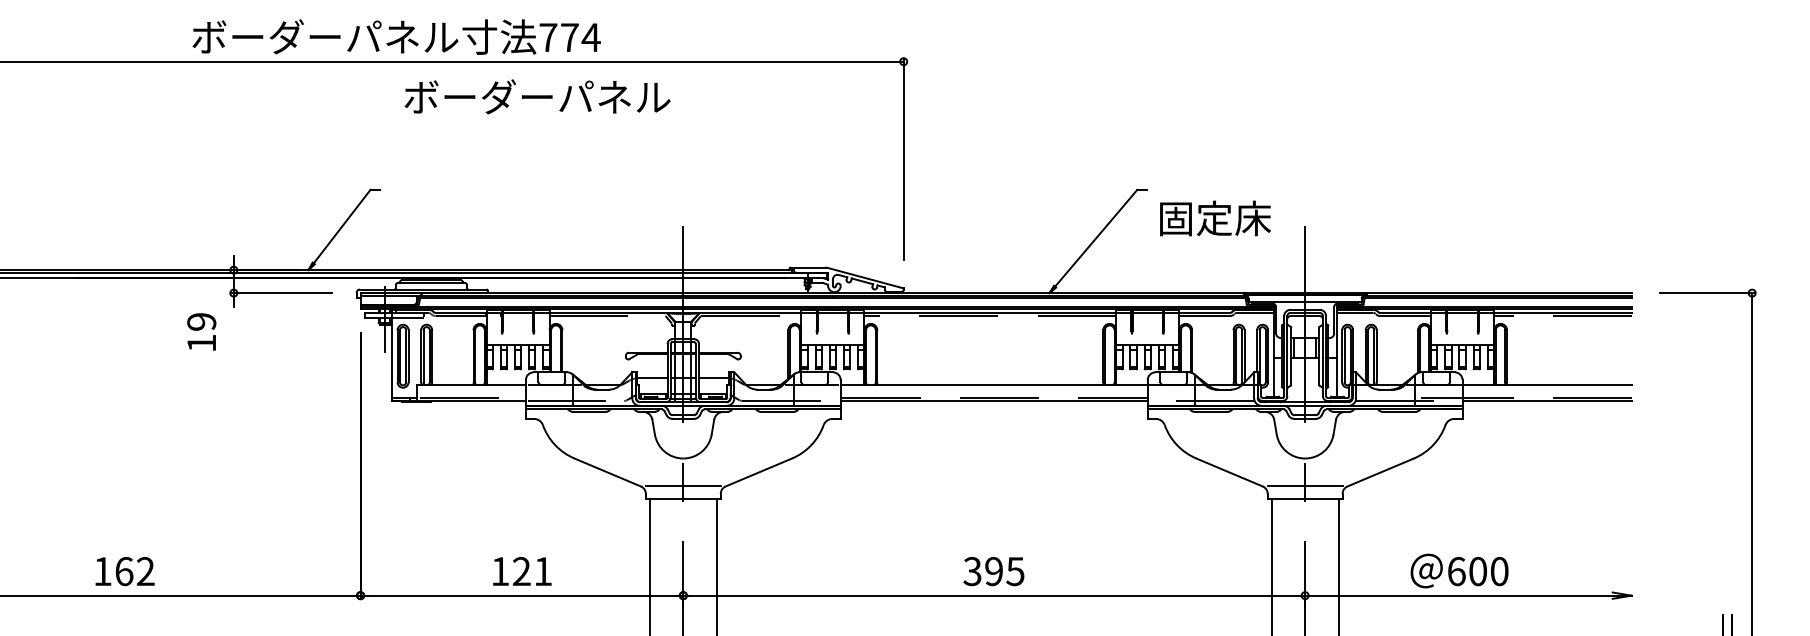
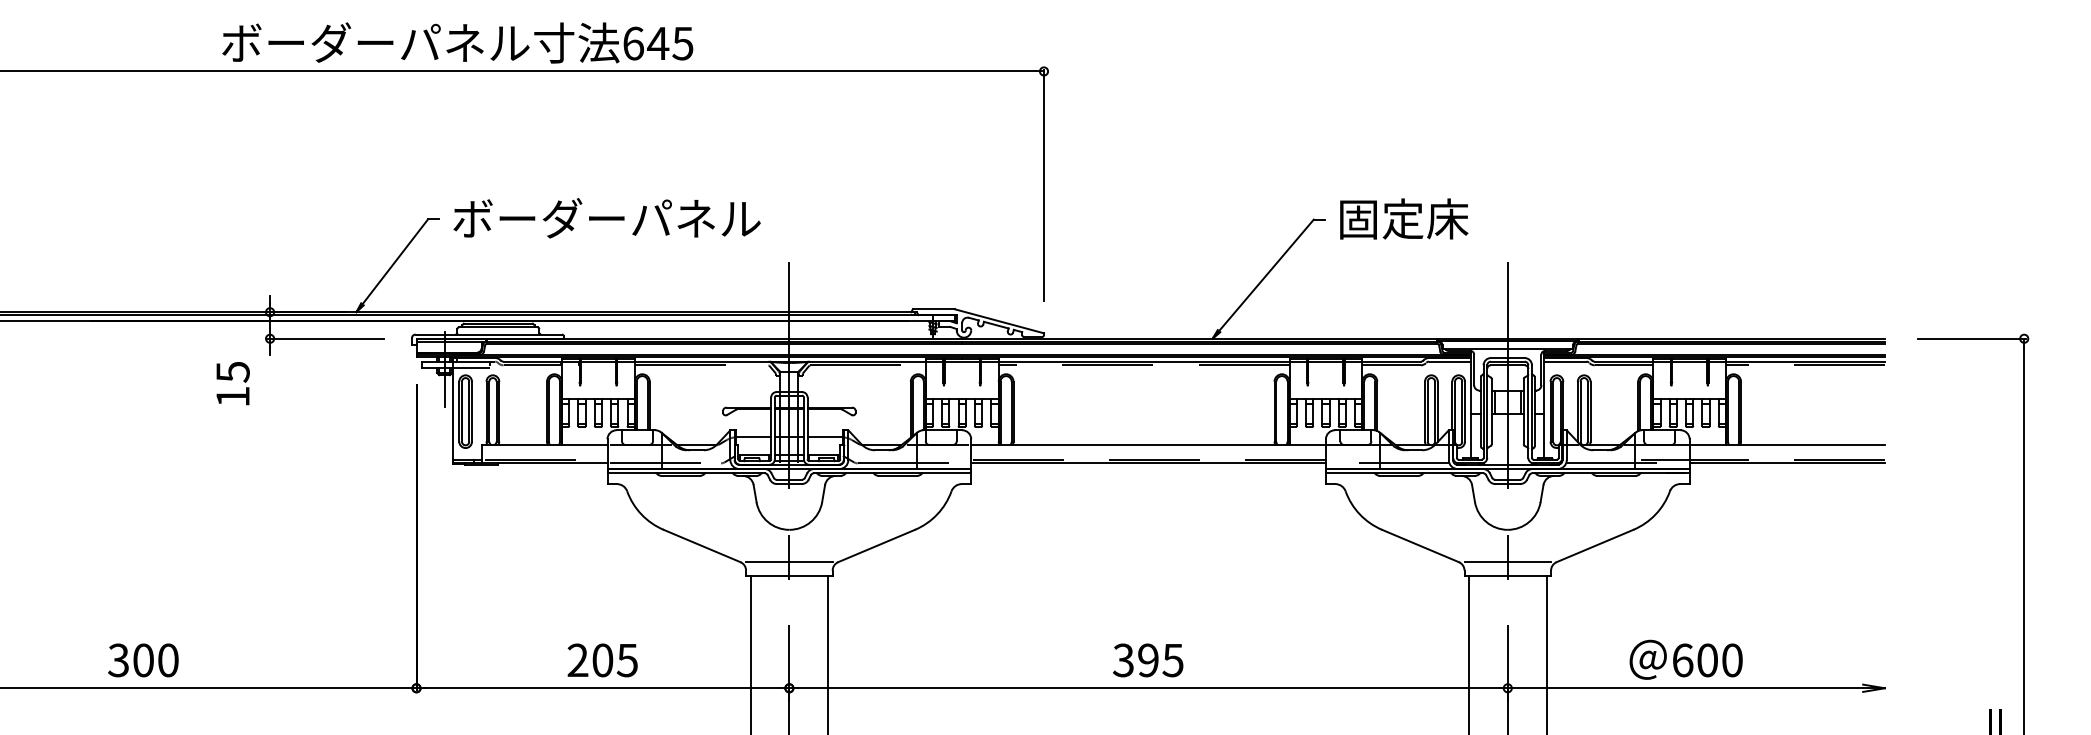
text: (569, 37) -> (657, 43), 774 -> 645
text: (537, 96) -> (607, 217), moved
text: (1215, 218) -> (1404, 219), moved
text: (201, 322) -> (232, 372), 19 -> 15
text: (123, 571) -> (142, 660), 162 -> 300
text: (521, 571) -> (602, 660), 121 -> 205

